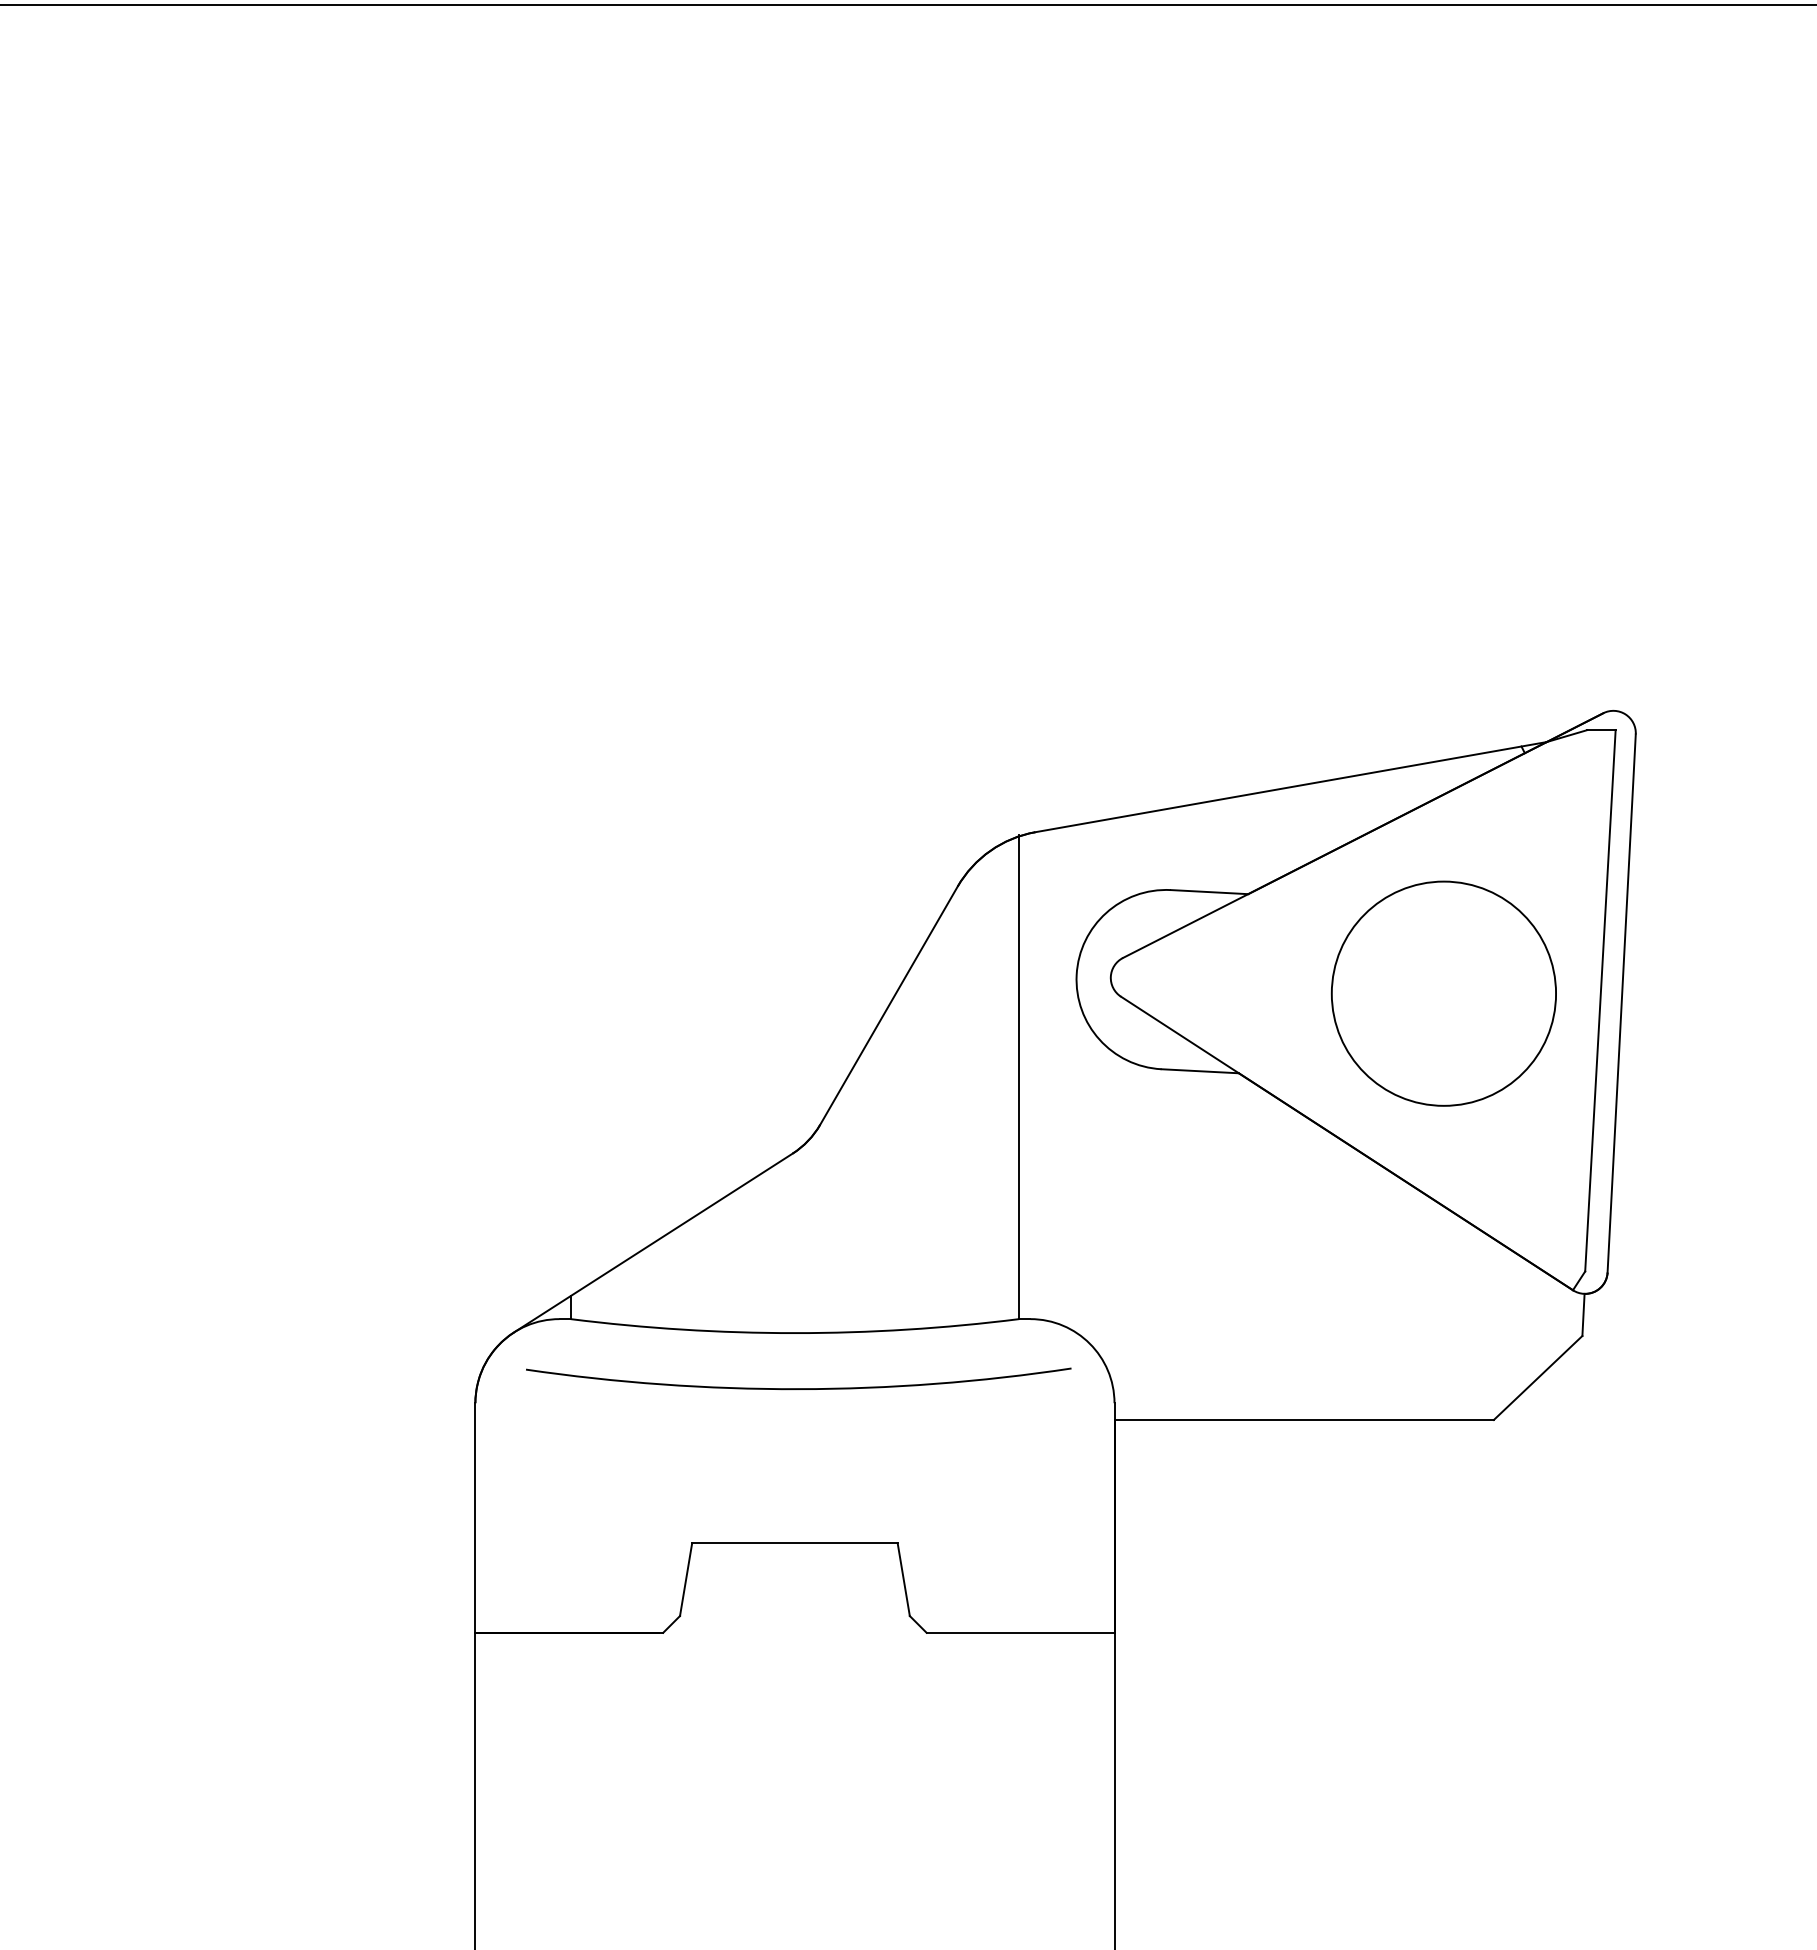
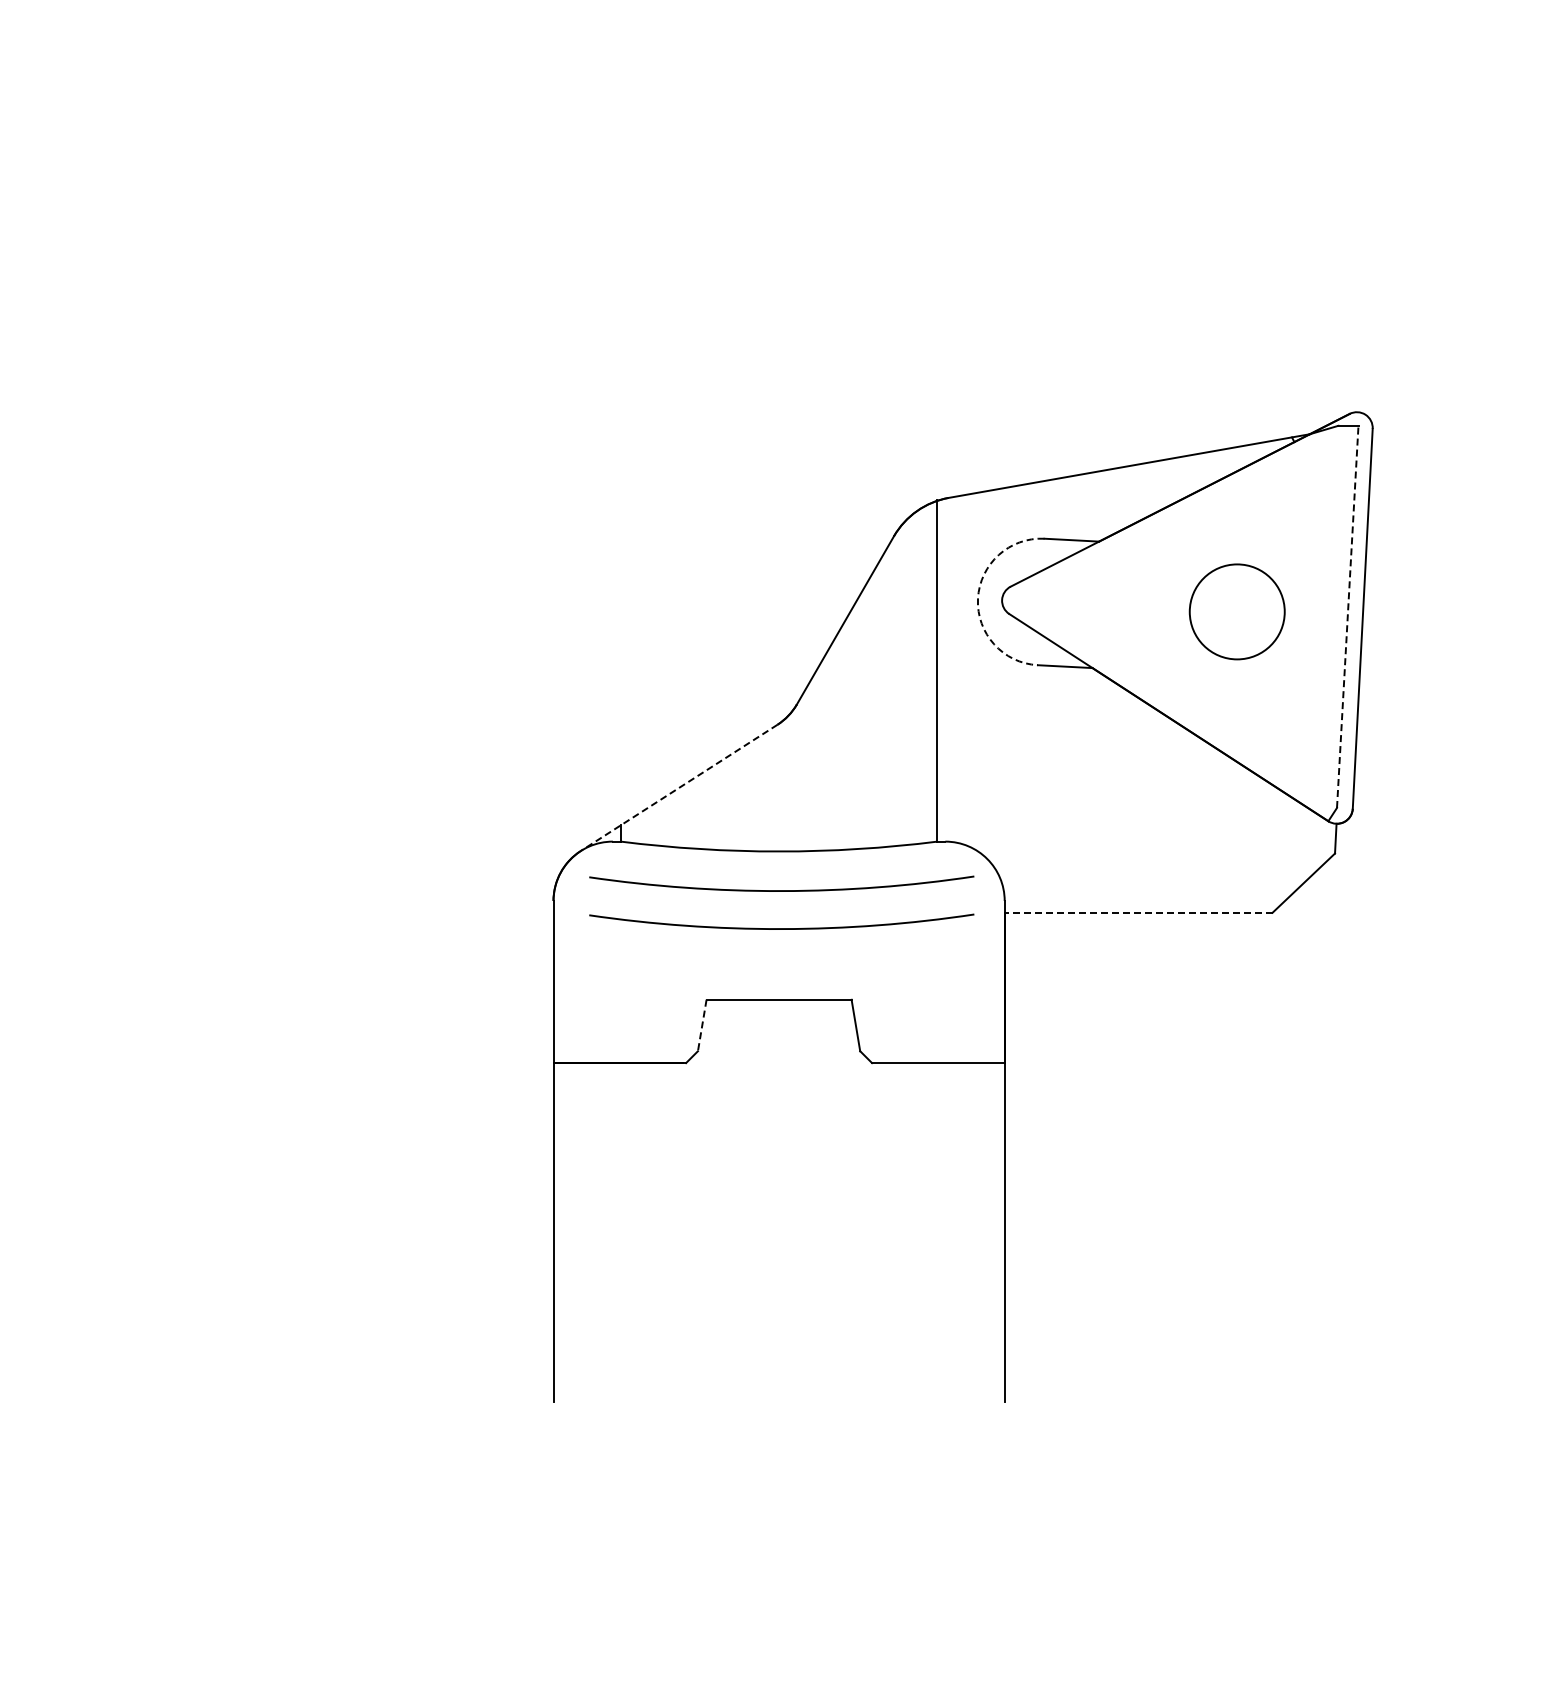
arc: (1075, 974) -> (977, 598), solid -> dashed
circle: (1444, 993) -> (1237, 611), size x0.6
line: (1600, 1000) -> (1347, 616), solid -> dashed
line: (653, 1242) -> (679, 787), solid -> dashed
line: (1304, 1419) -> (1138, 912), solid -> dashed
arc: (798, 1442) -> (781, 928), added
line: (686, 1579) -> (702, 1025), solid -> dashed

